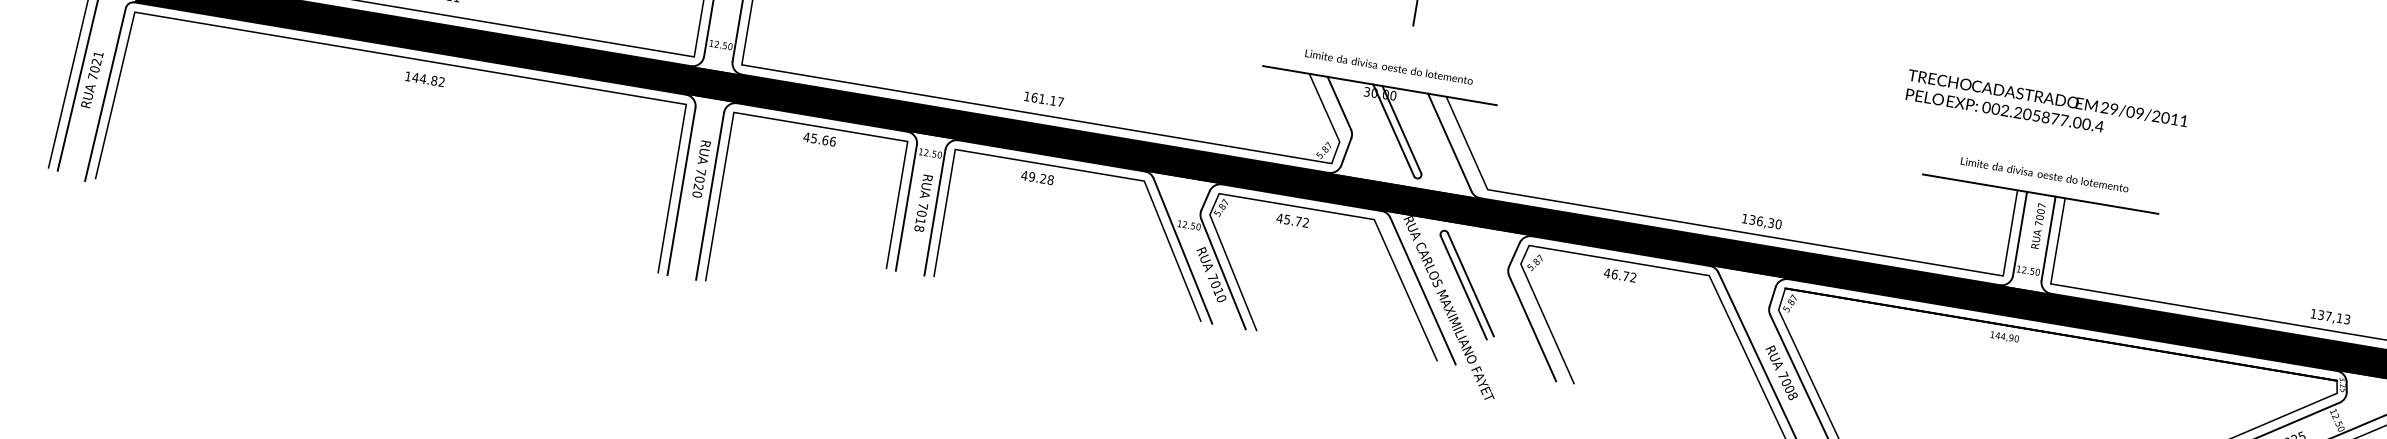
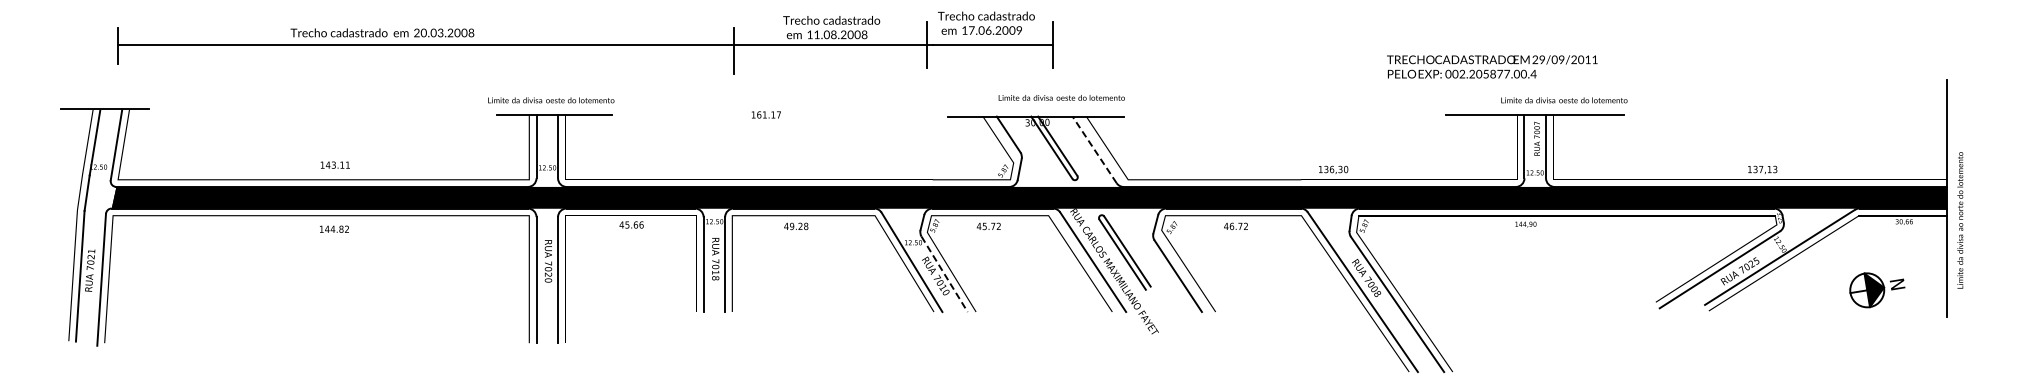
text: (1388, 66) -> (1061, 97), moved
text: (1043, 98) -> (765, 114), moved
text: (2046, 107) -> (1492, 66), moved
line: (1449, 142) -> (1094, 149), solid -> dashed
text: (2044, 174) -> (1564, 100), moved
line: (1223, 274) -> (944, 274), solid -> dashed

